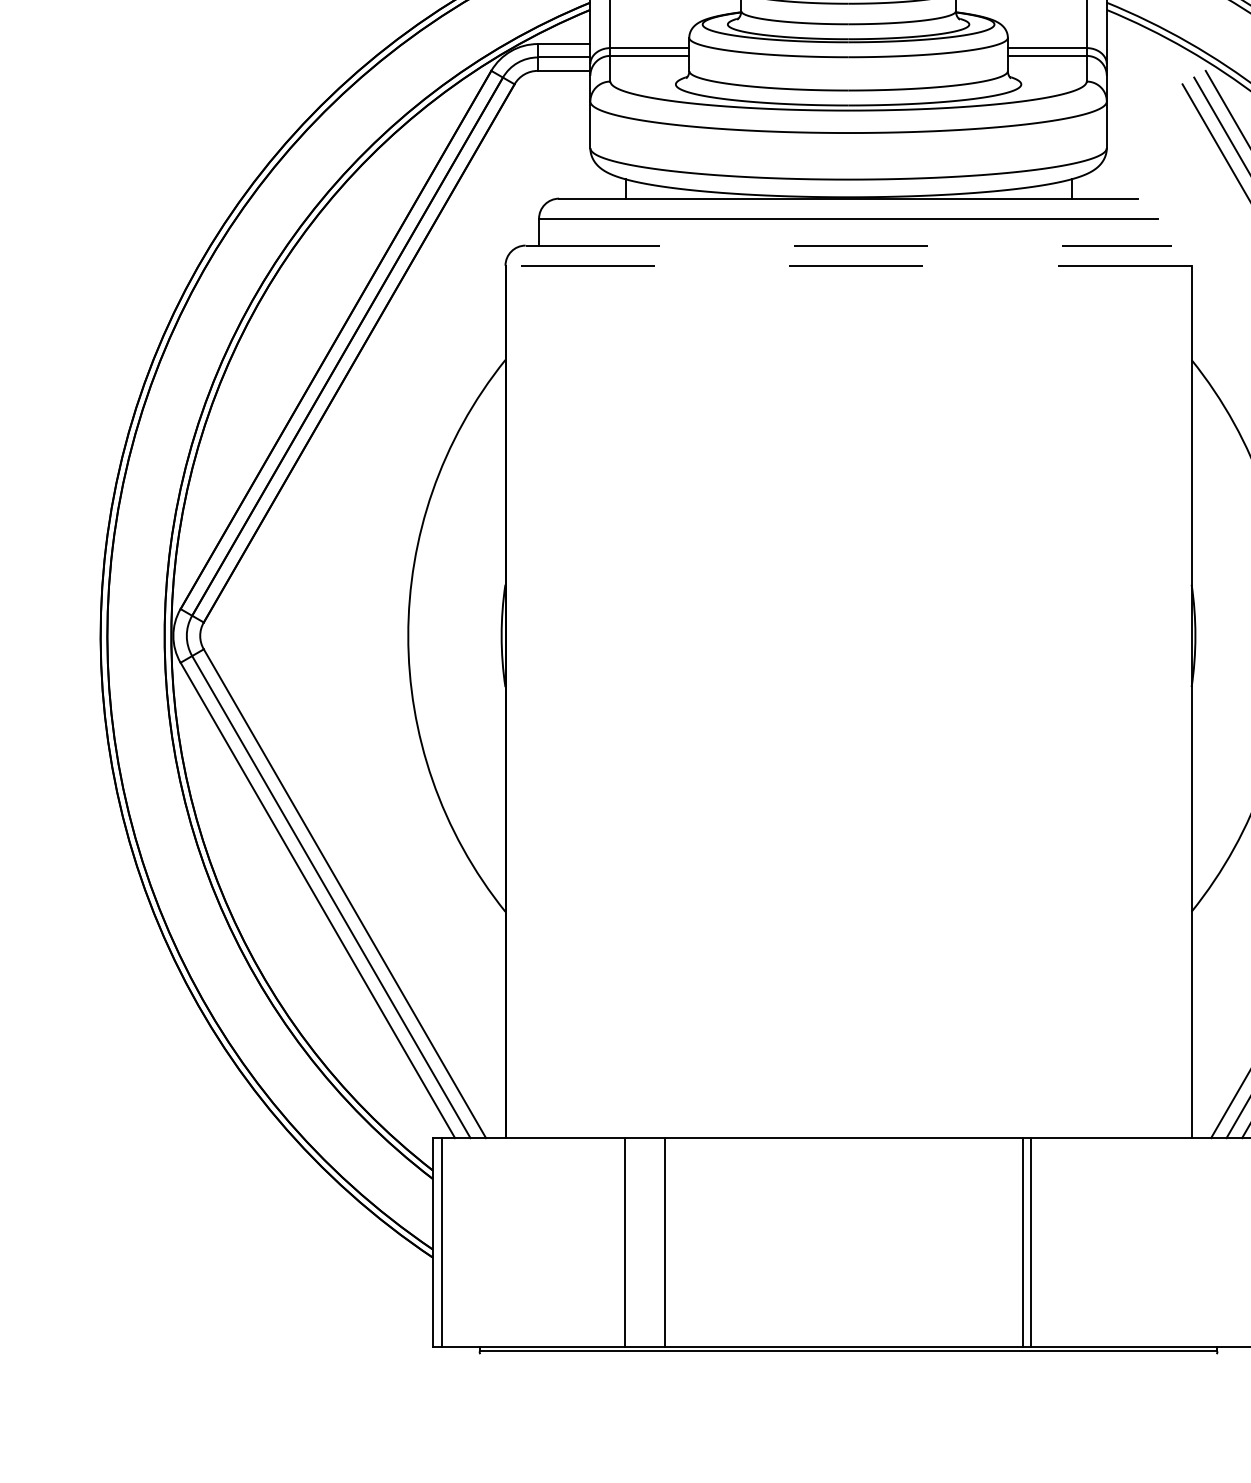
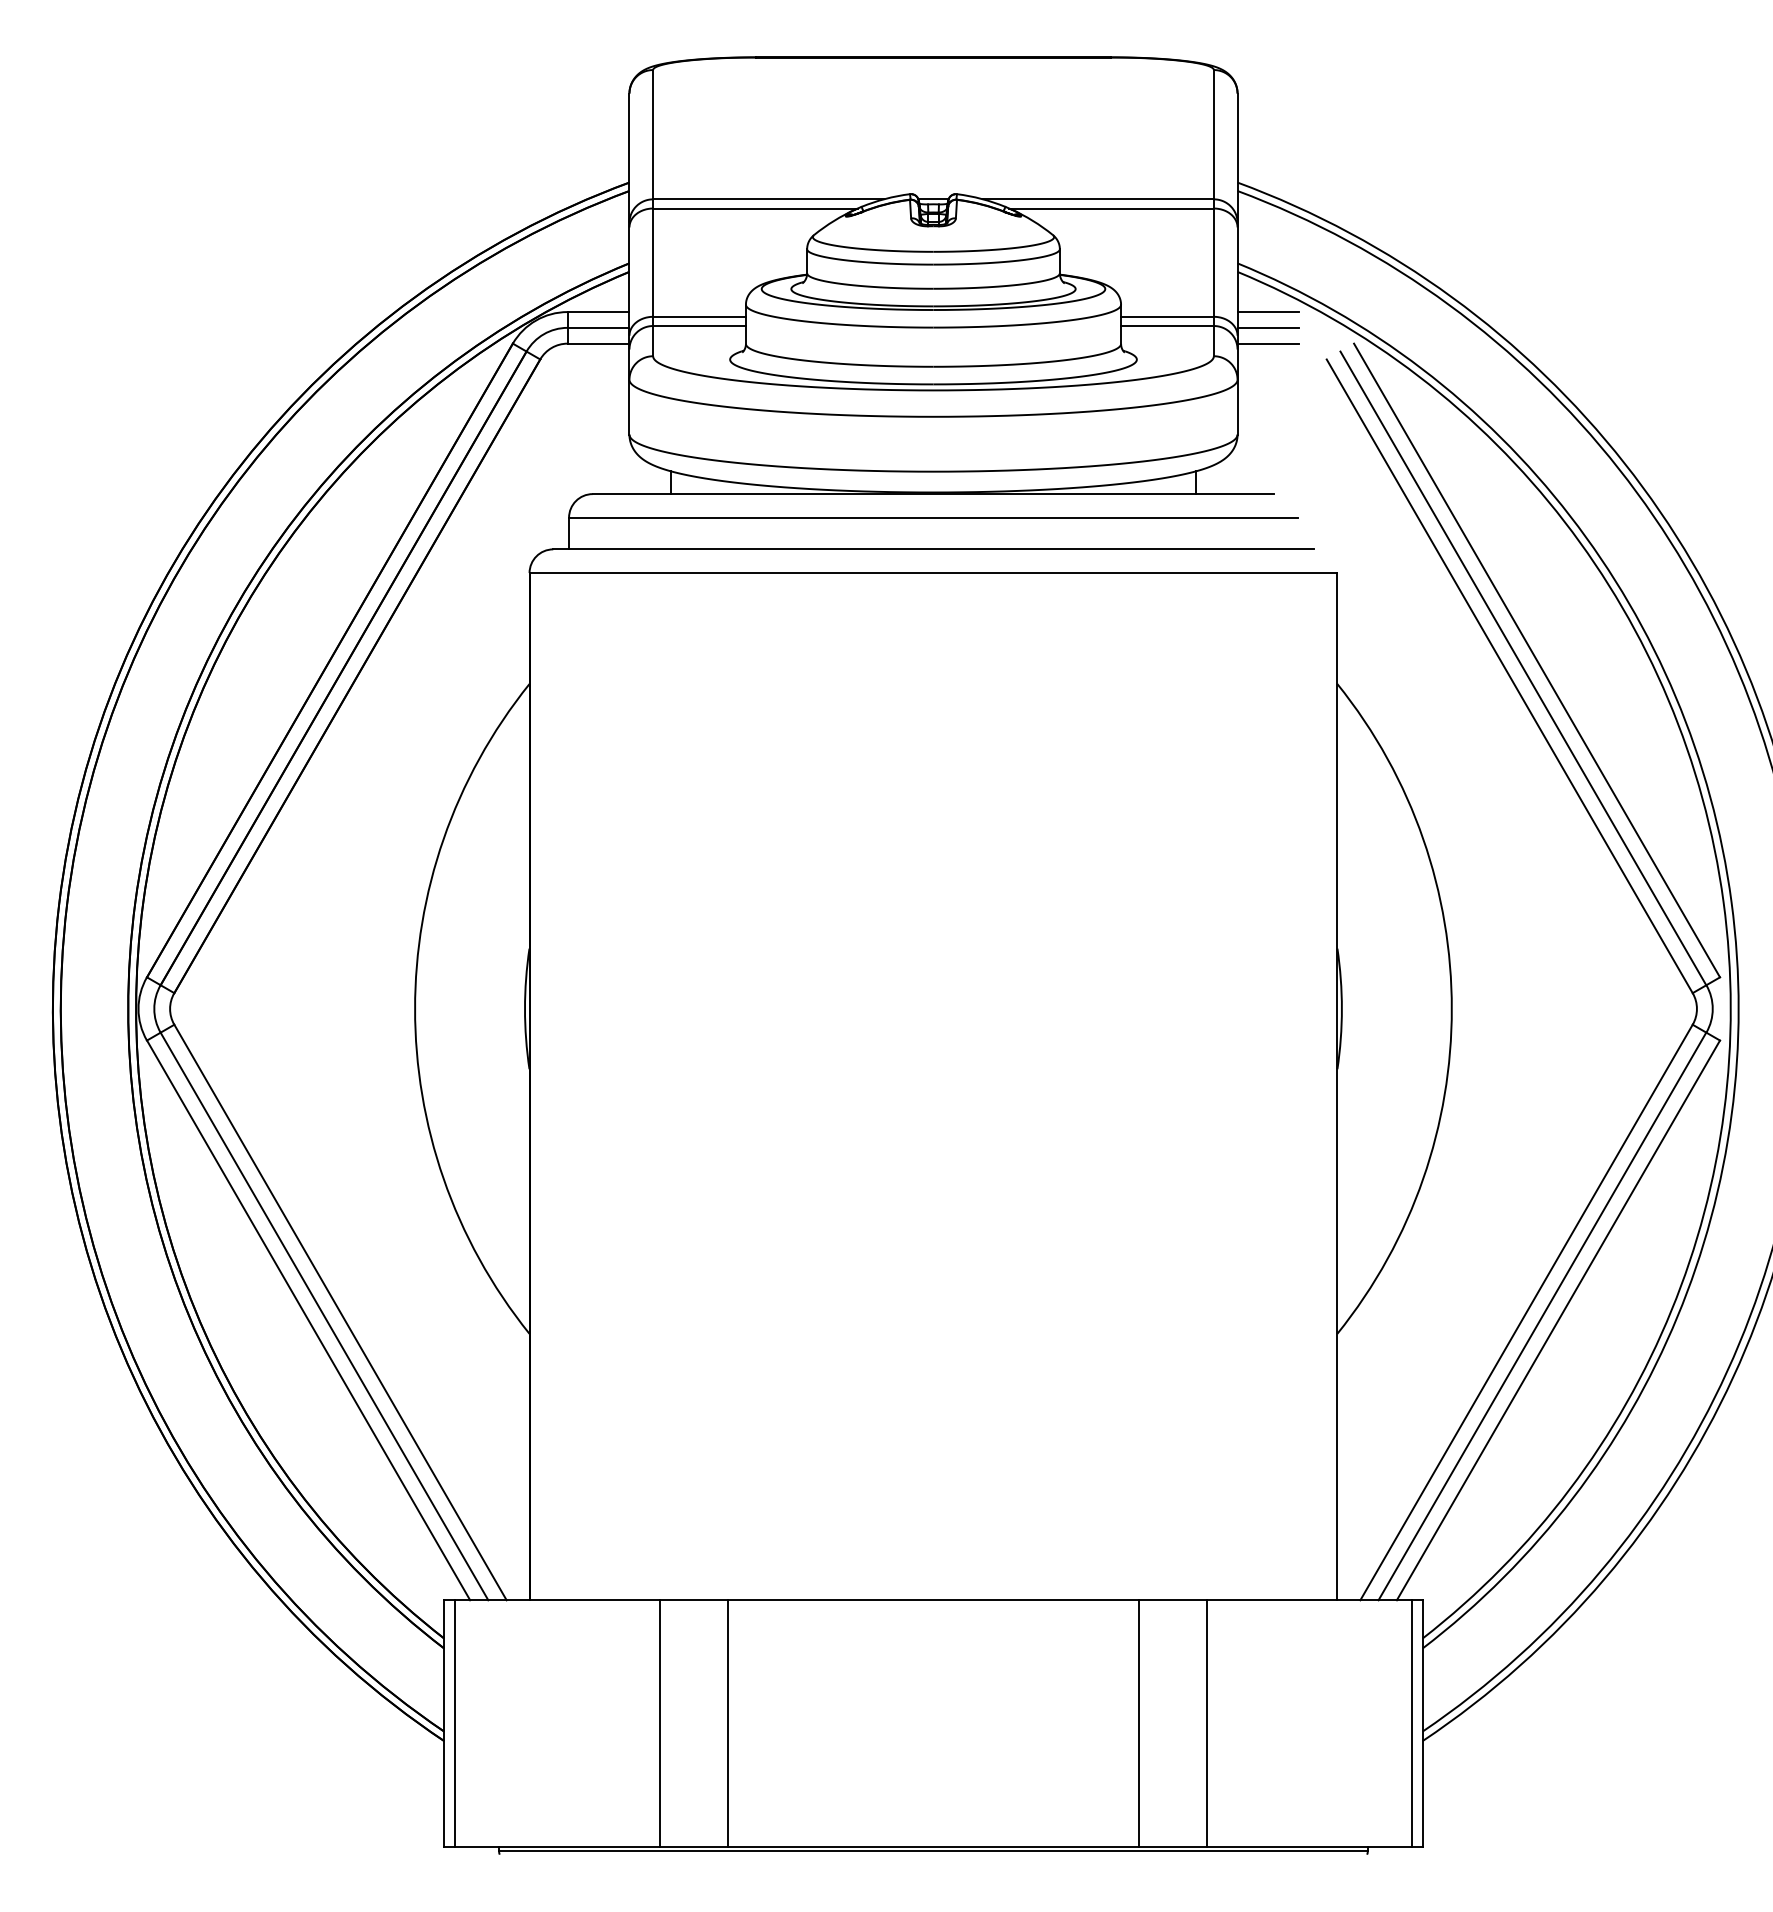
line: (1133, 44) -> (1268, 312), added
line: (1133, 57) -> (1268, 327), added
line: (1133, 70) -> (1268, 343), added
line: (849, 245) -> (934, 549), dashed -> solid
line: (848, 266) -> (933, 573), dashed -> solid
line: (625, 1242) -> (728, 1723), moved
line: (665, 1242) -> (659, 1723), moved
line: (1031, 1242) -> (1207, 1723), moved

